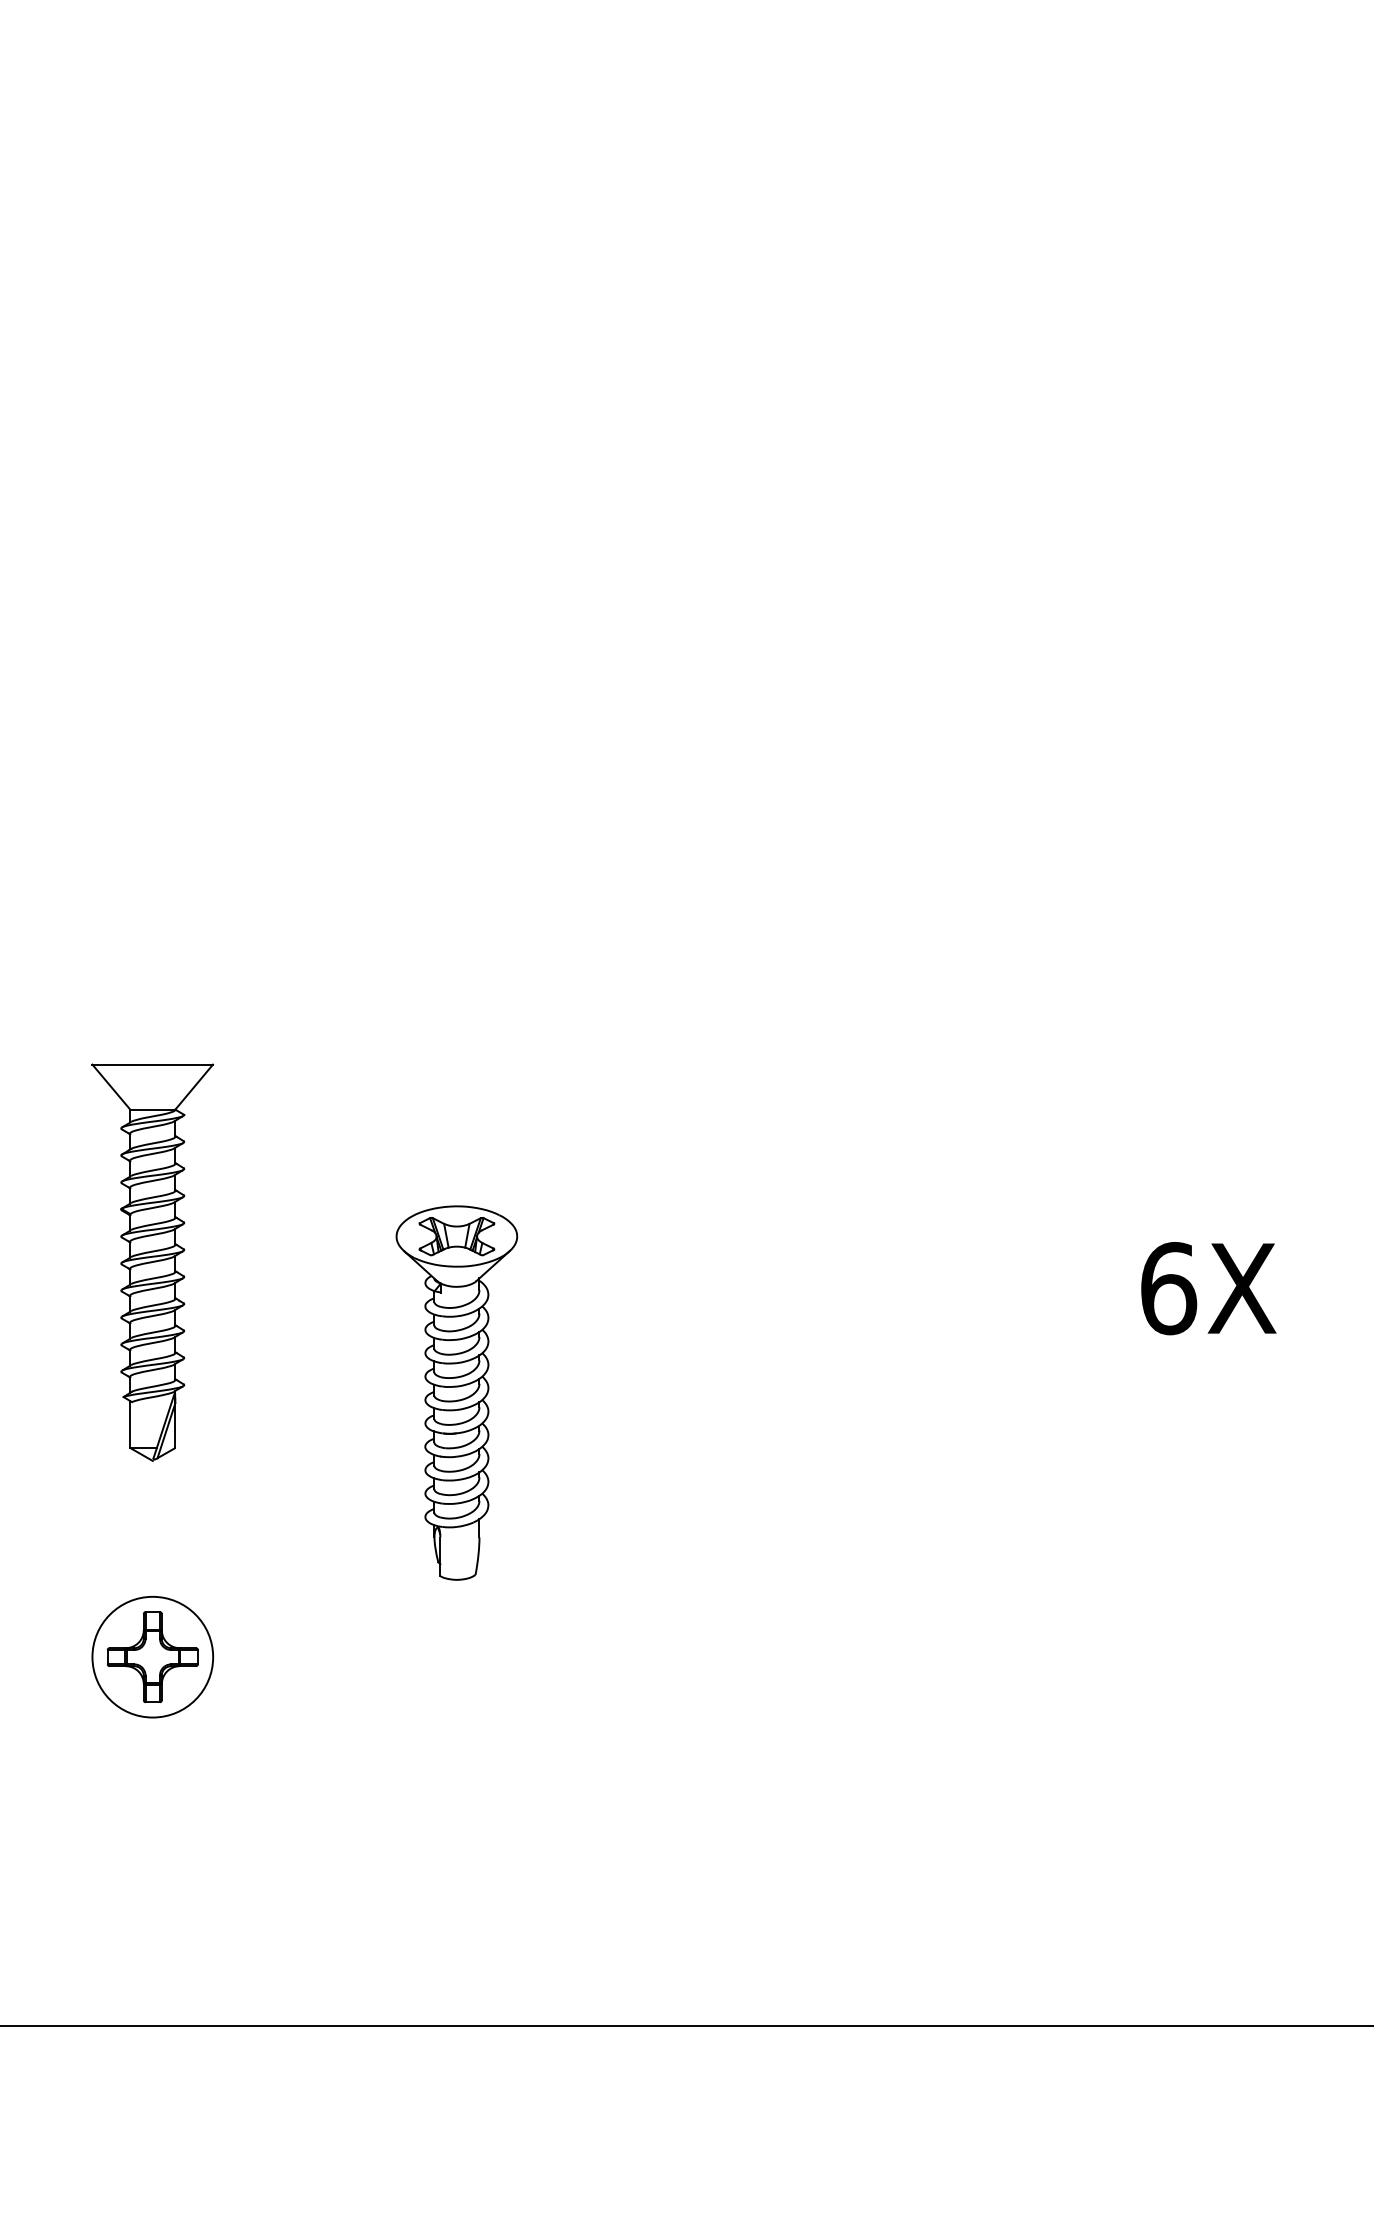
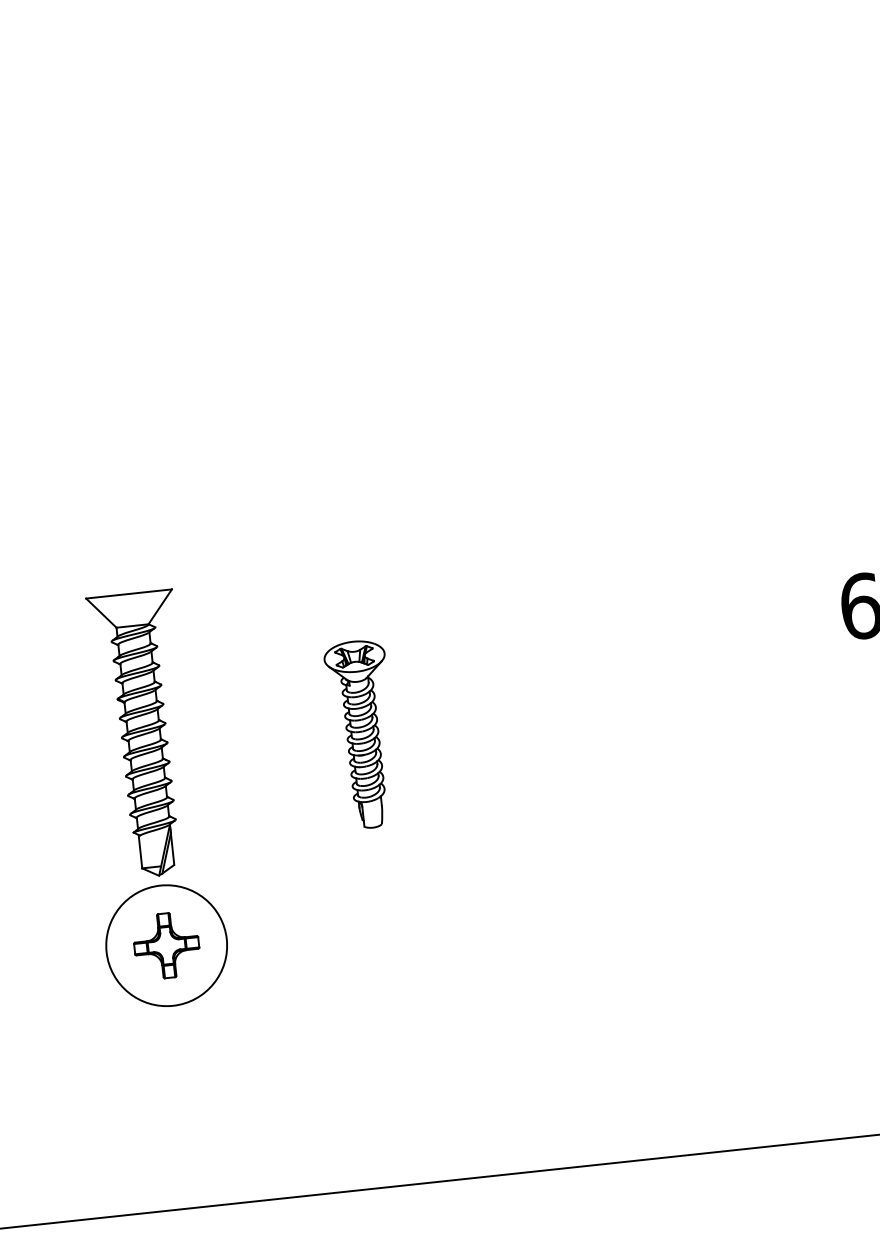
part: (152, 1262) -> (143, 734), moved
part: (456, 1392) -> (362, 734), size x0.7
circle: (152, 1656) -> (166, 945), size x1.4

